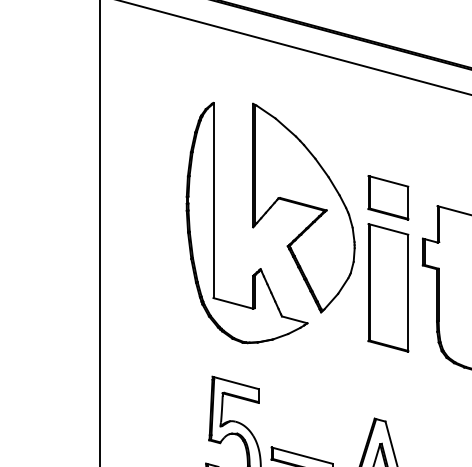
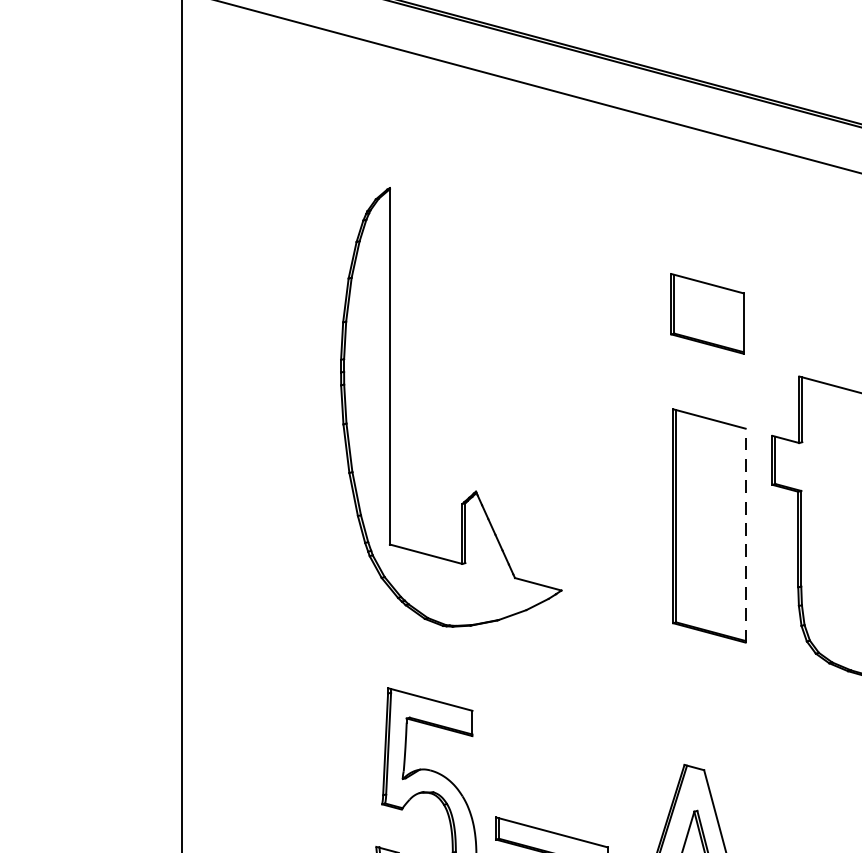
part: (388, 197) -> (707, 313), moved
part: (303, 207) -> (554, 378), removed
line: (408, 293) -> (746, 536), solid -> dashed

